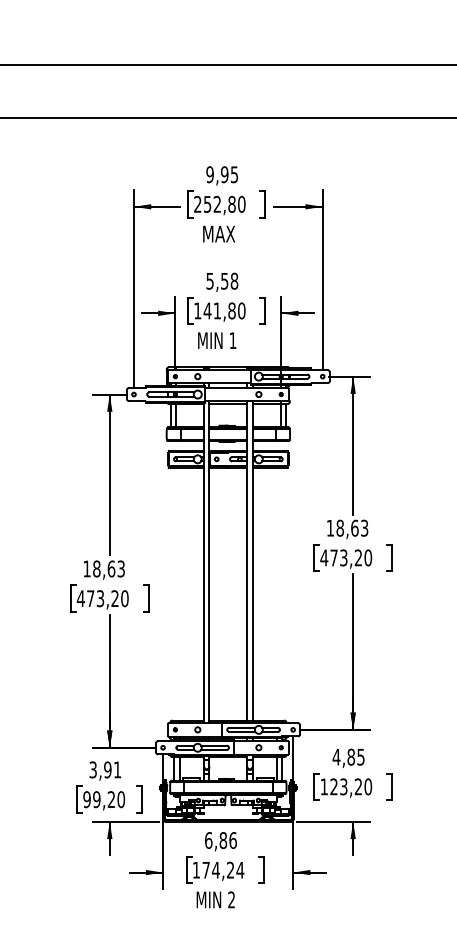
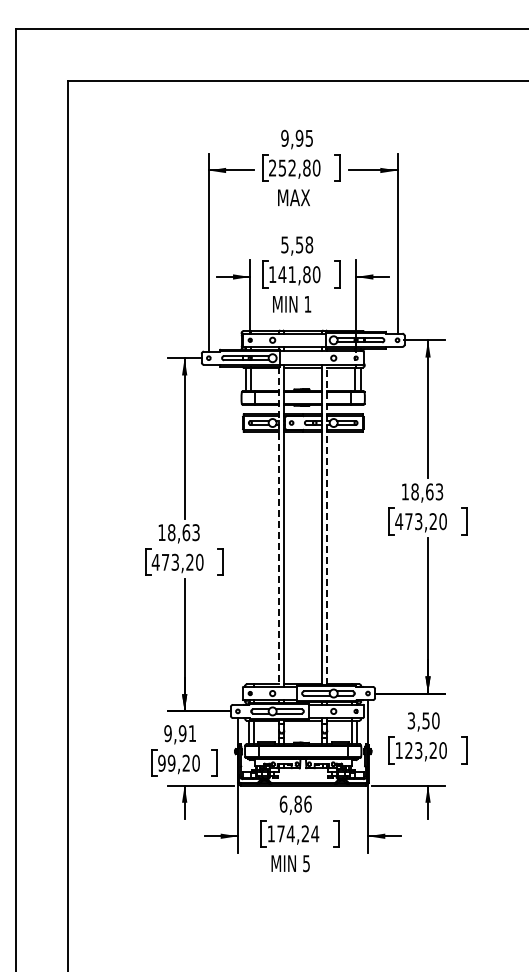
line: (252, 560) -> (327, 524), solid -> dashed
line: (204, 563) -> (279, 527), solid -> dashed
text: (348, 756) -> (423, 720), 4,85 -> 3,50
text: (92, 769) -> (167, 733), 3,91 -> 9,91
text: (231, 899) -> (306, 863), 2 -> 5

